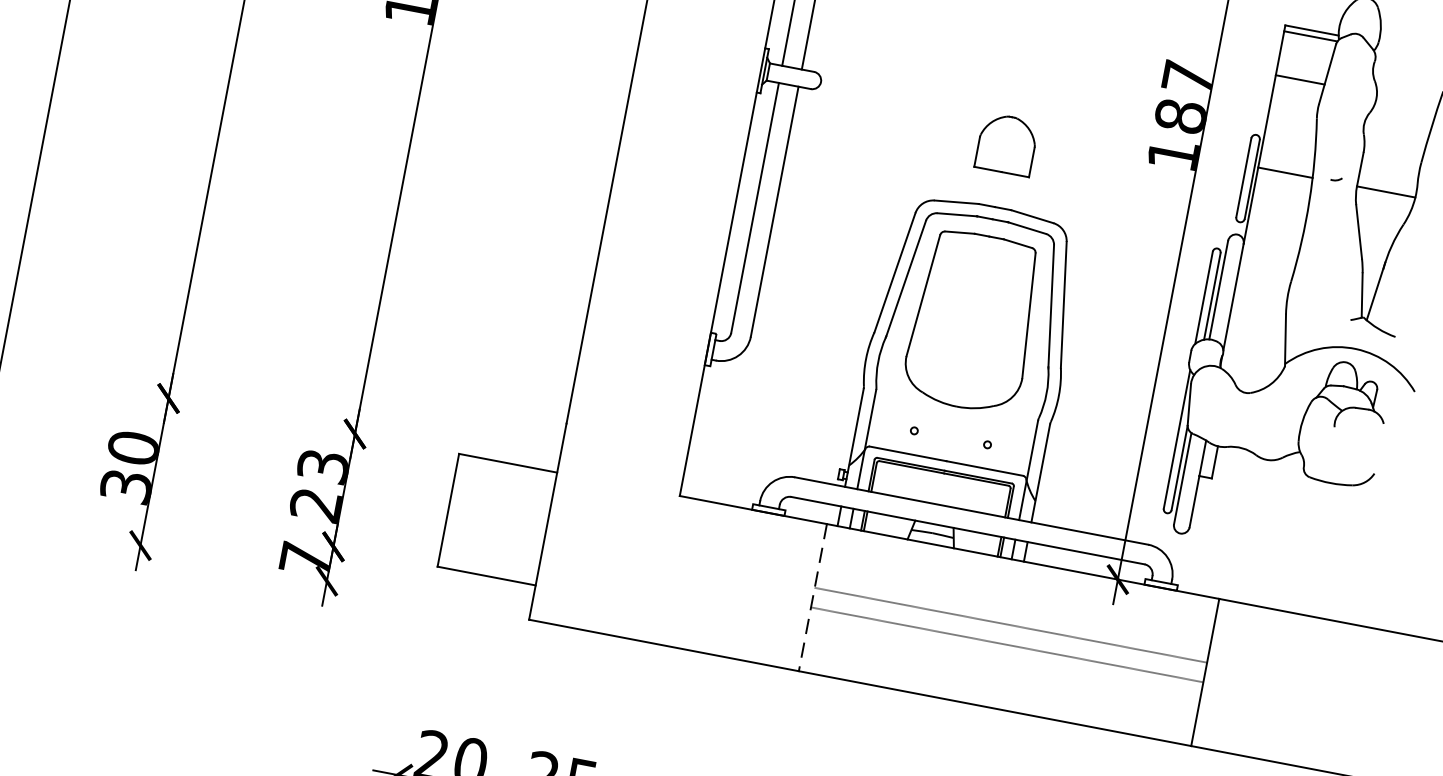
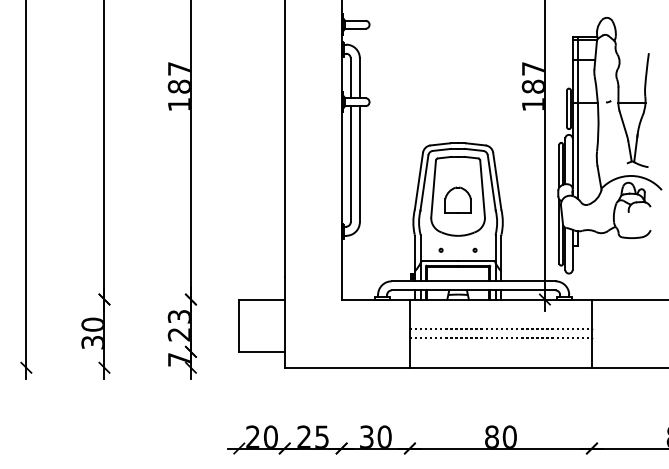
part: (1005, 142) -> (457, 199), moved
line: (1264, 203) -> (578, 118), added
line: (811, 599) -> (409, 334), dashed -> solid

